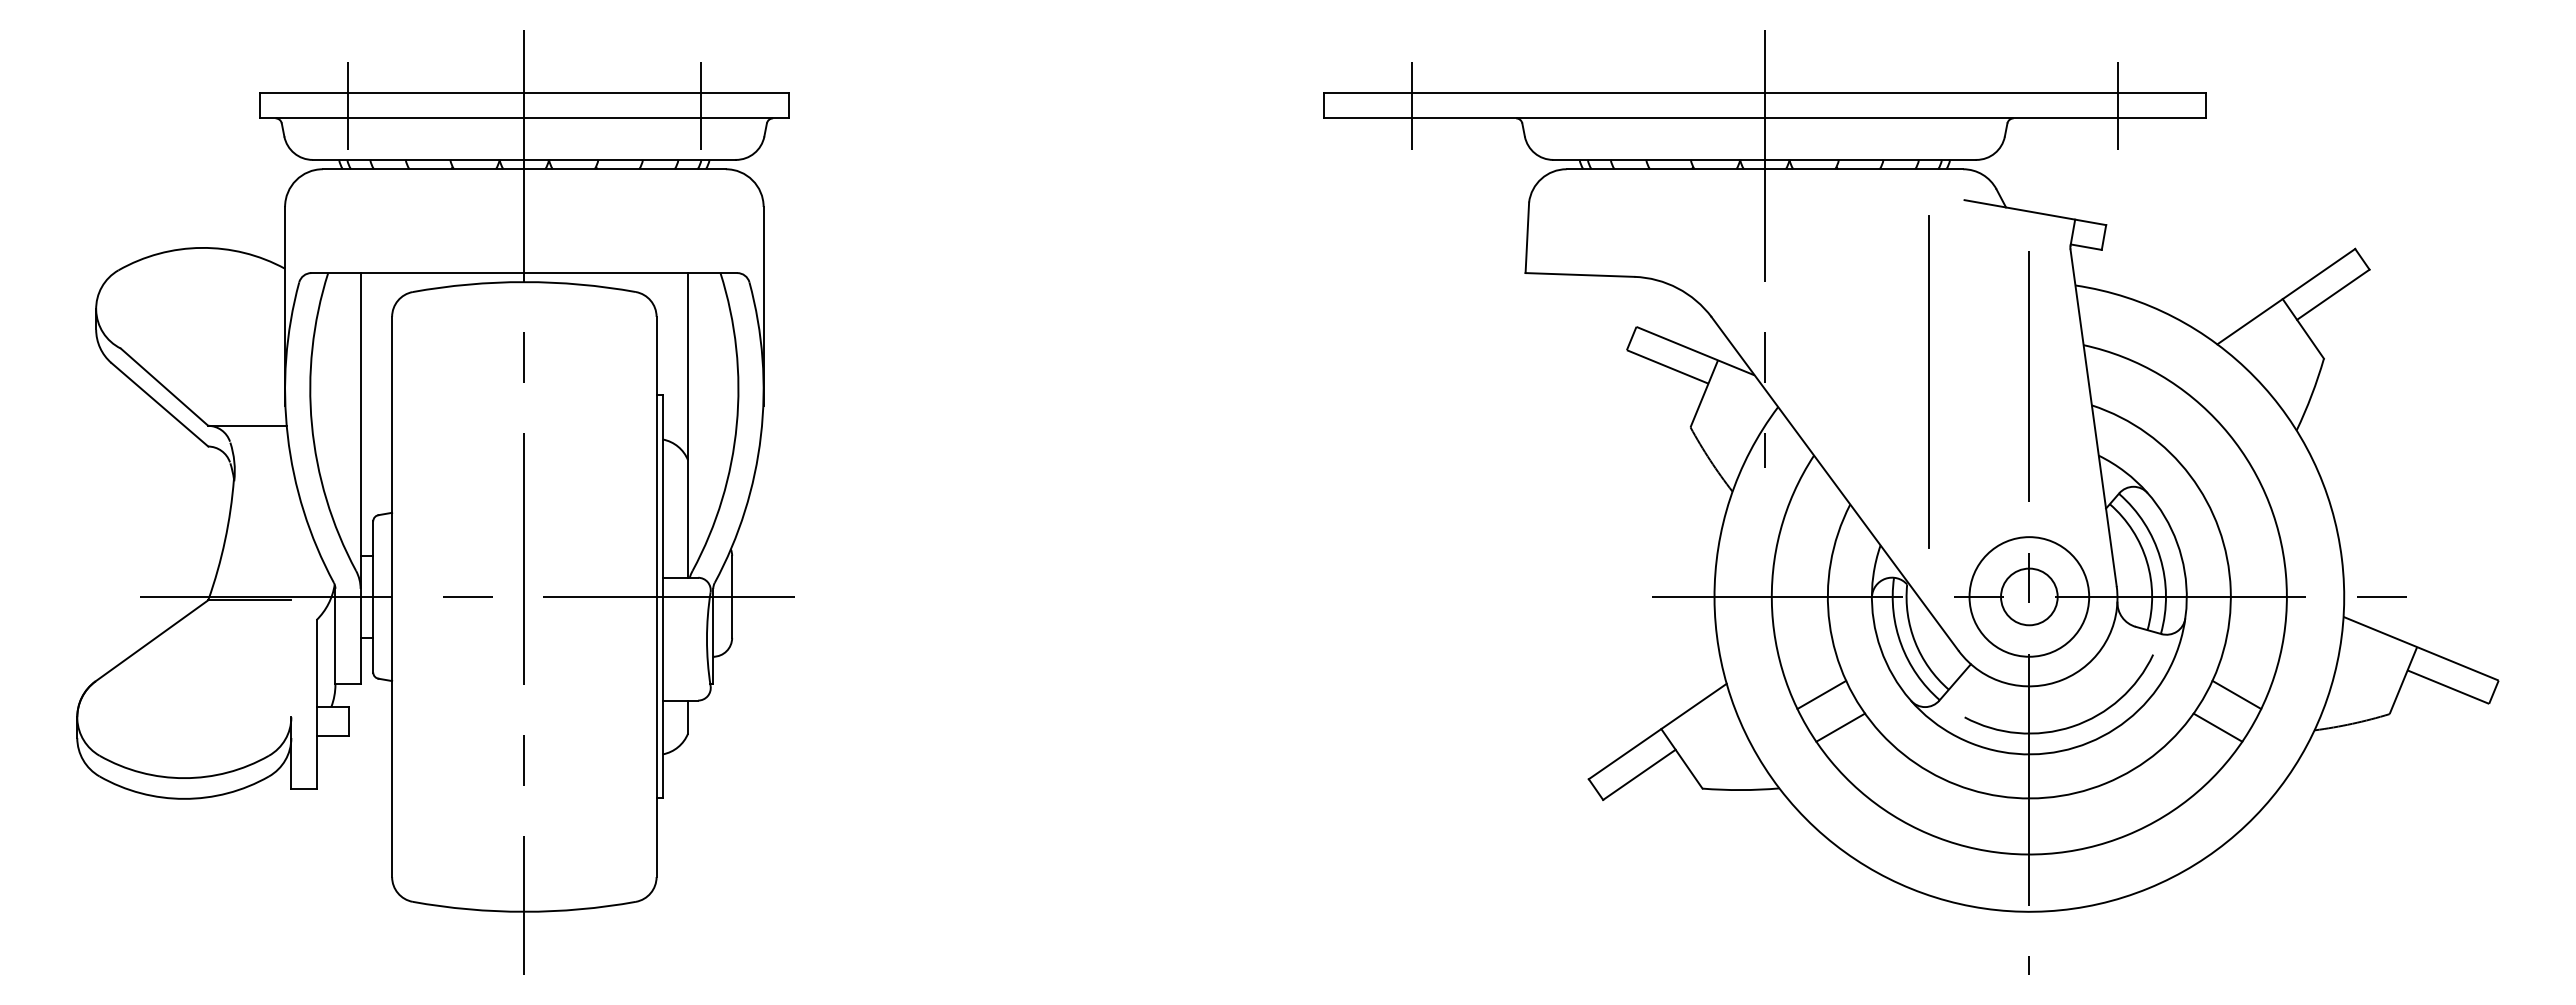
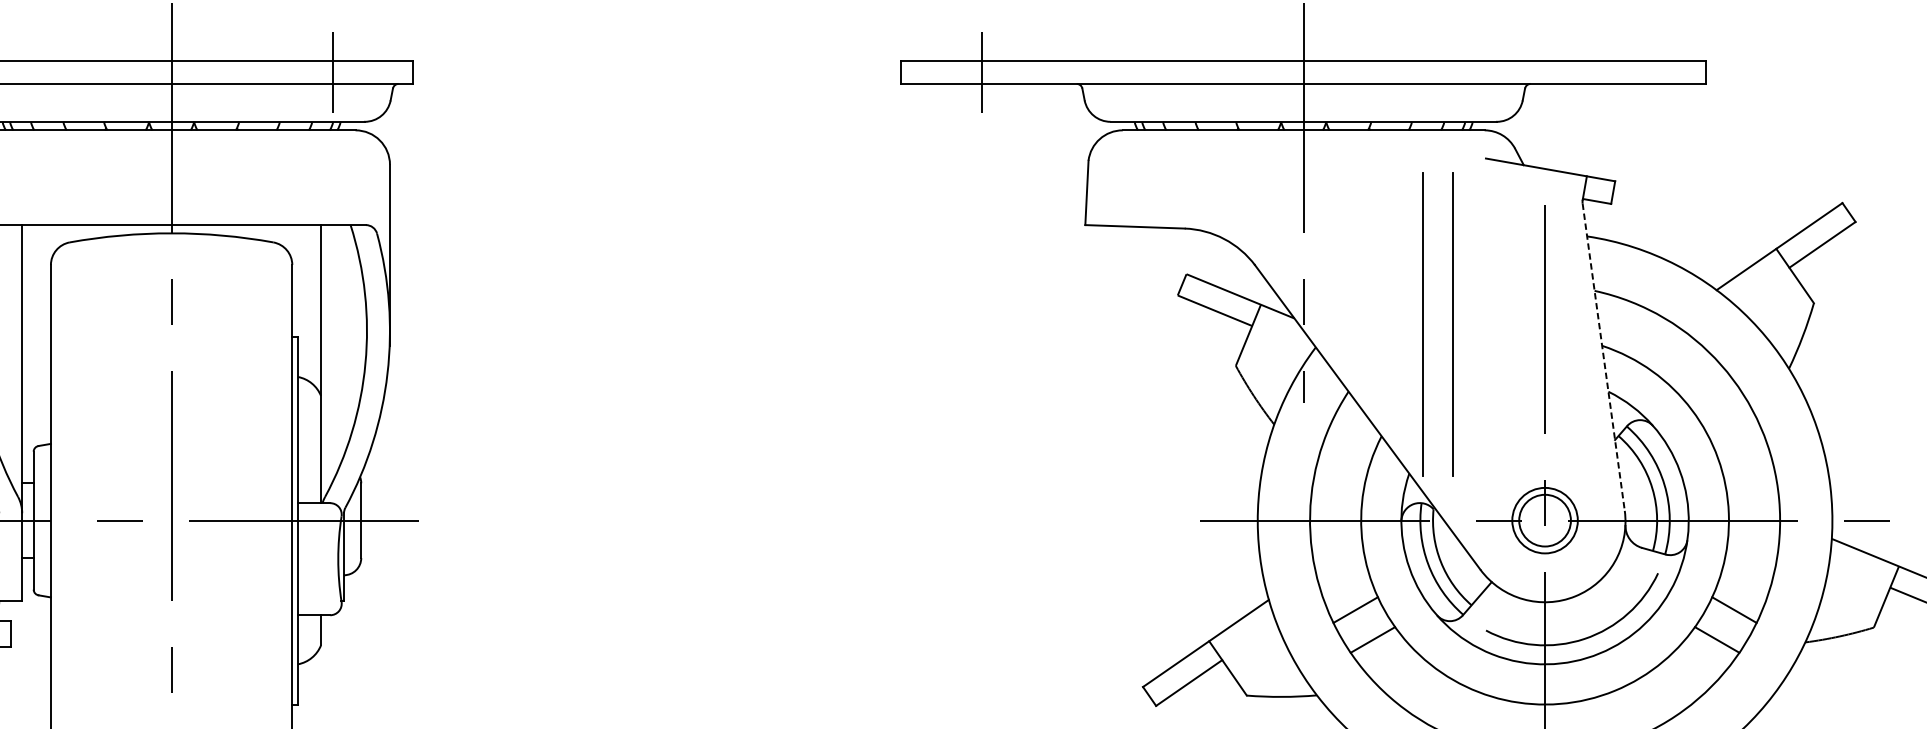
line: (348, 105) -> (11, 72), removed
line: (2117, 105) -> (1625, 72), removed
line: (1895, 381) -> (1422, 324), added
line: (2093, 417) -> (1603, 356), solid -> dashed
circle: (2029, 596) -> (1545, 520), size x0.6

